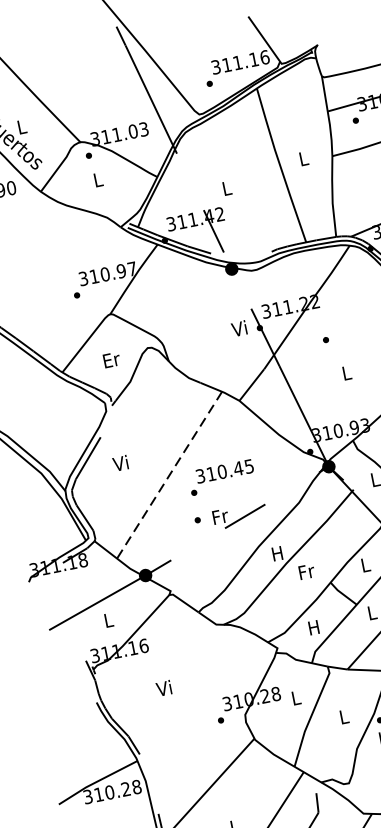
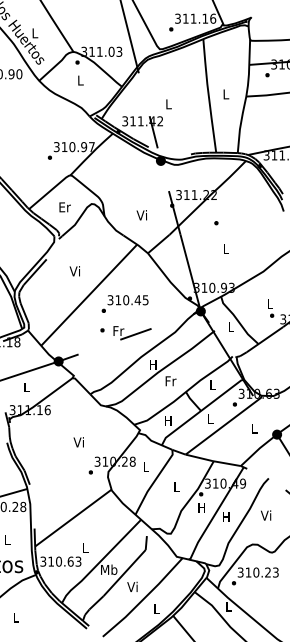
text: (238, 329) -> (141, 215), moved
text: (120, 463) -> (74, 271), moved
line: (170, 475) -> (89, 295), dashed -> solid
text: (163, 688) -> (78, 442), moved

